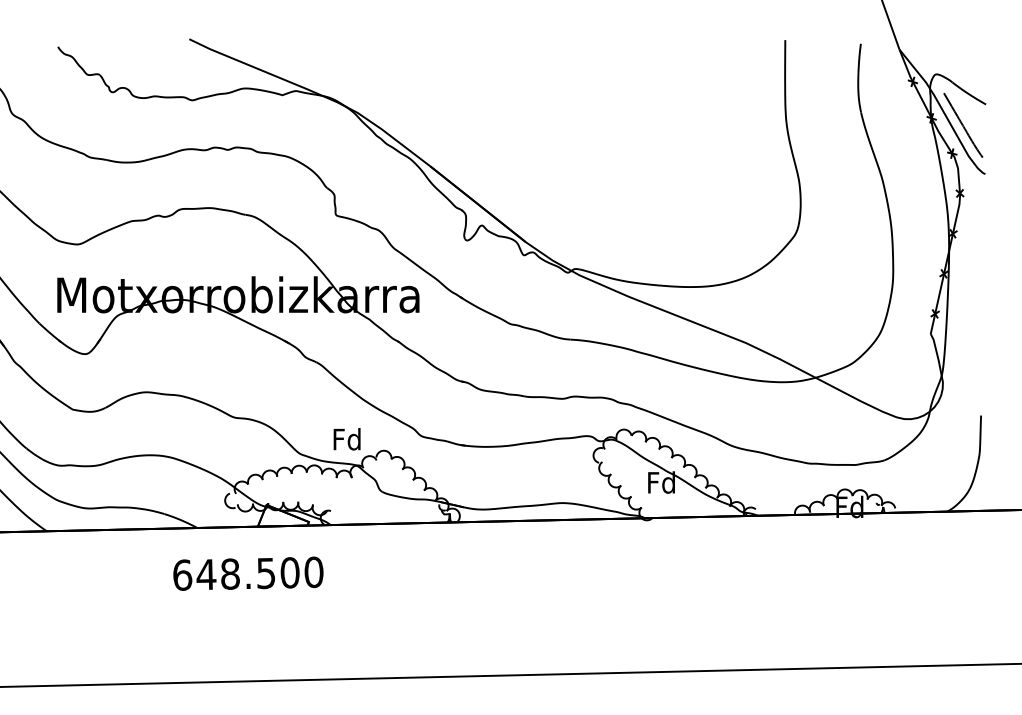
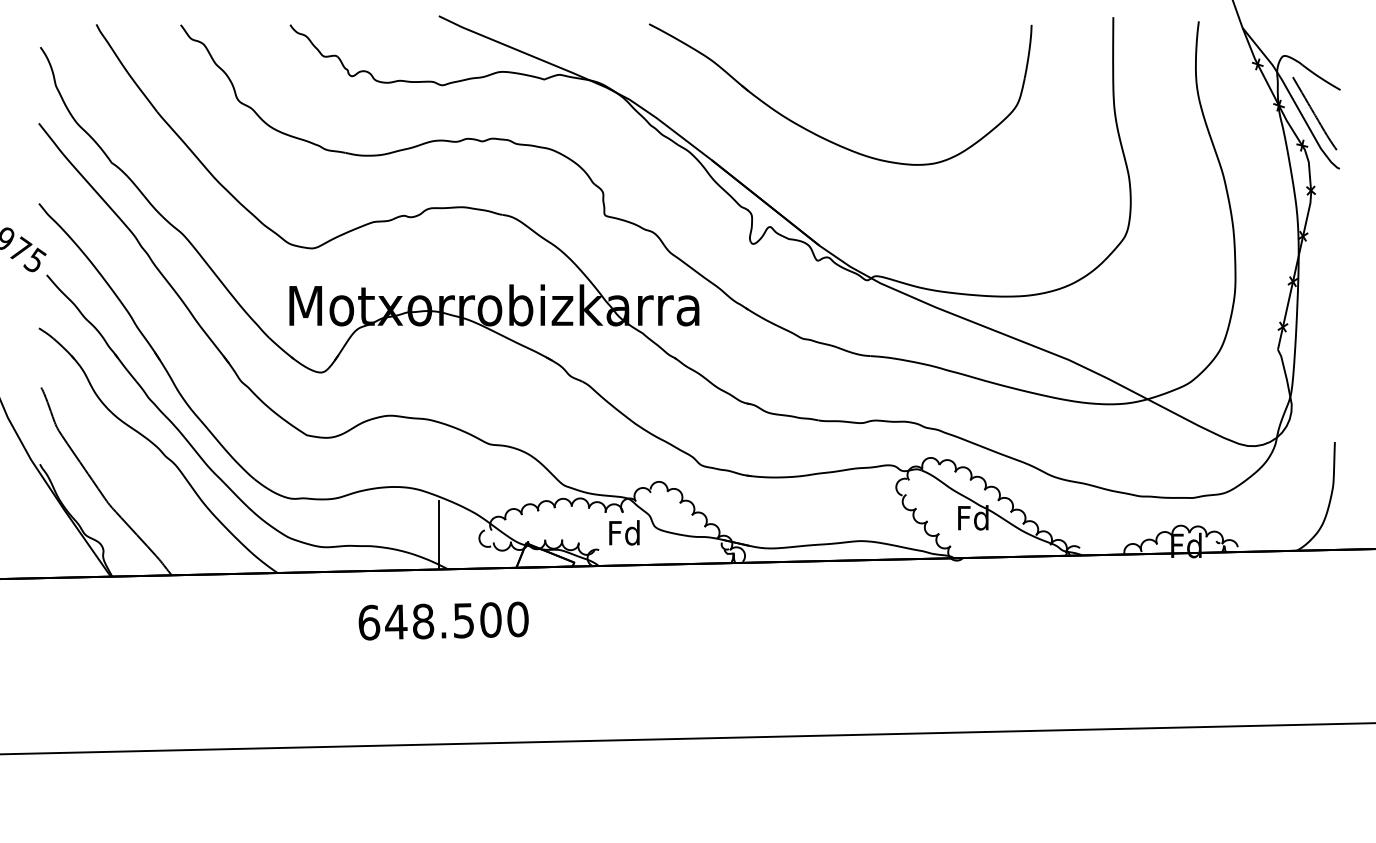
part: (526, 144) -> (820, 135), added
text: (347, 438) -> (624, 532), moved
line: (189, 497) -> (439, 534), added
text: (248, 573) -> (443, 620), moved

